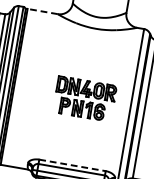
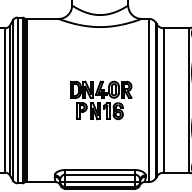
line: (42, 11) -> (42, 18), dashed -> solid
line: (72, 165) -> (100, 170), dashed -> solid

